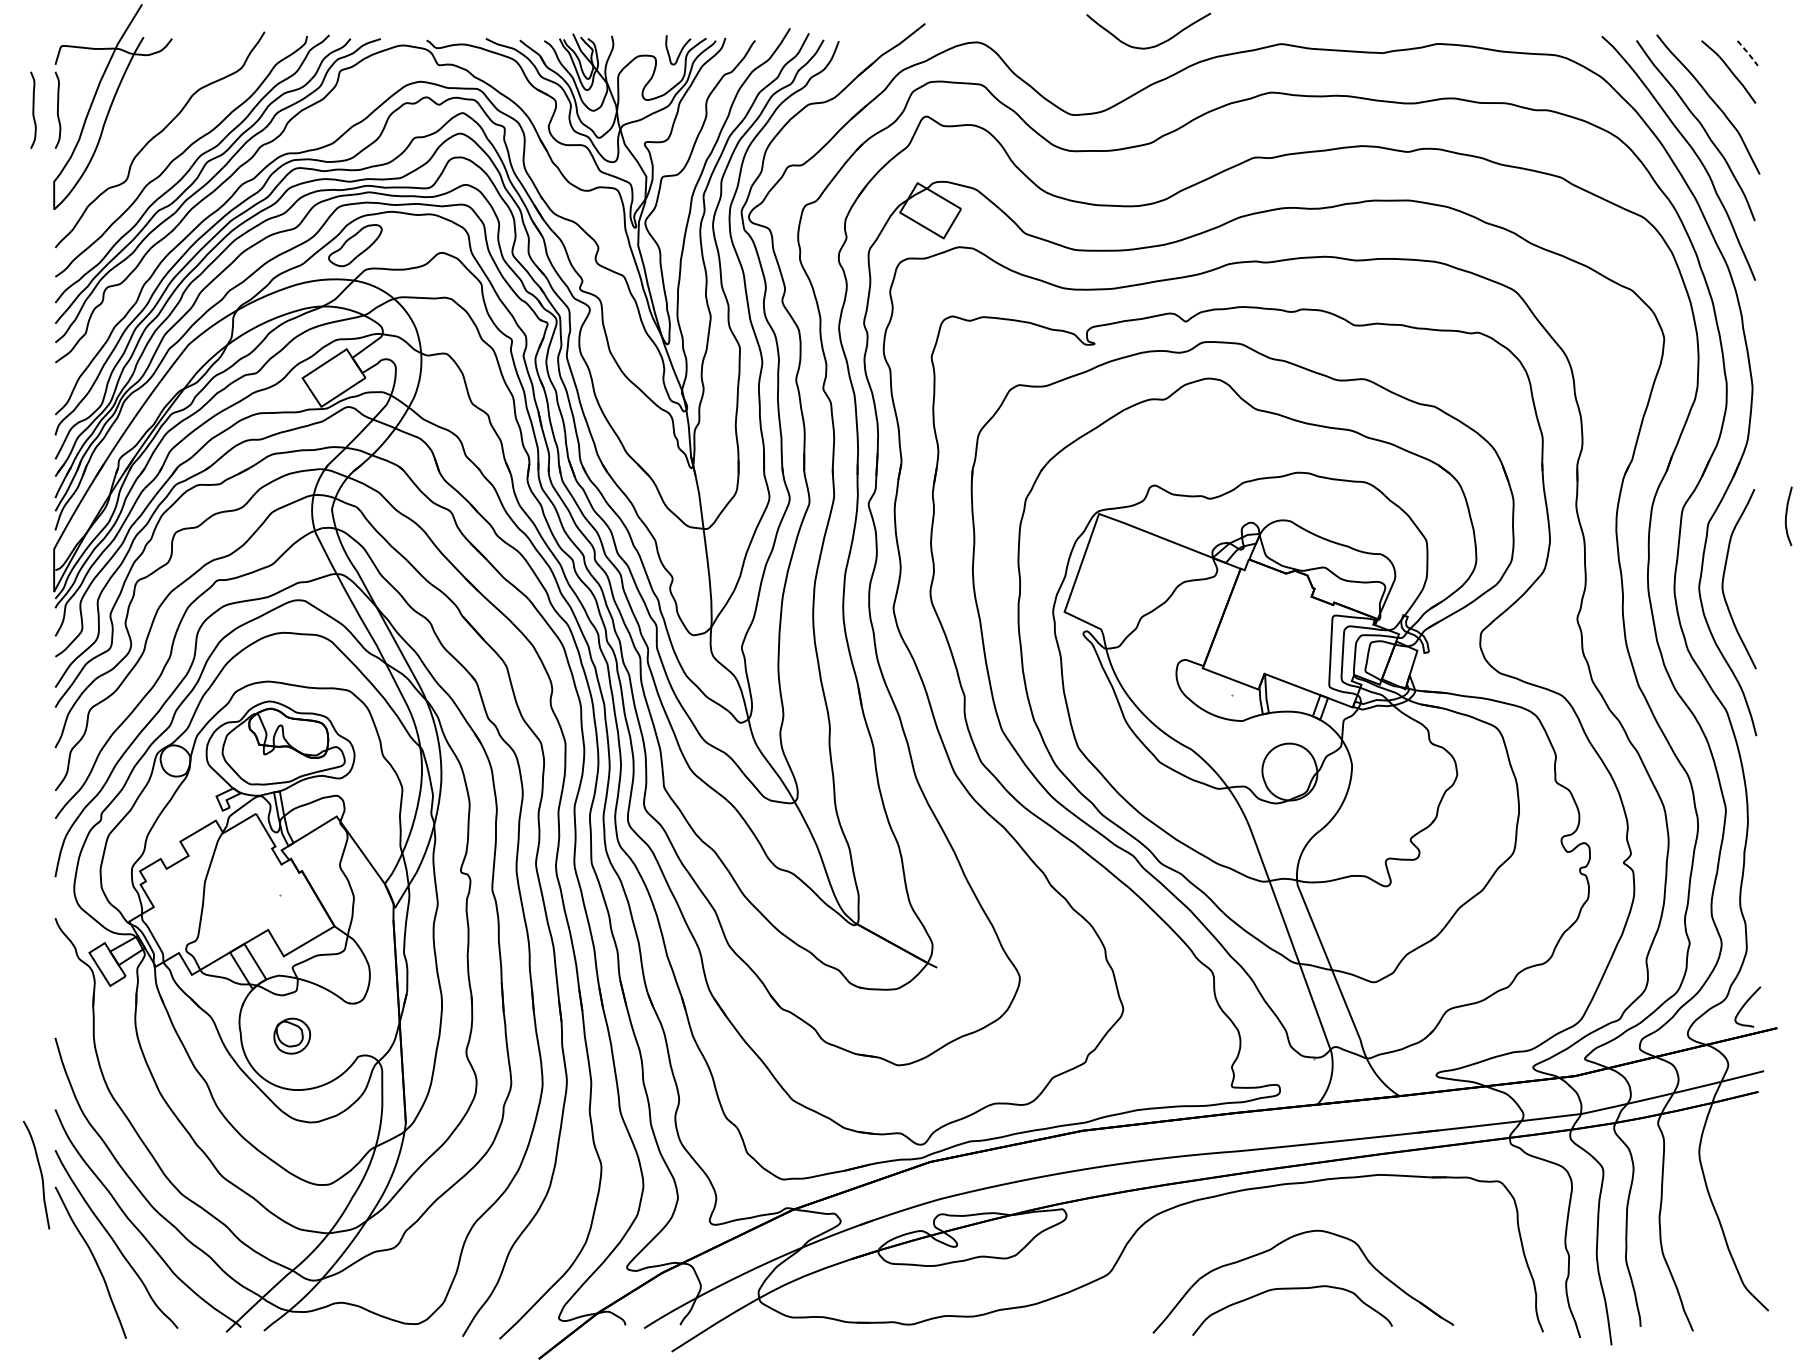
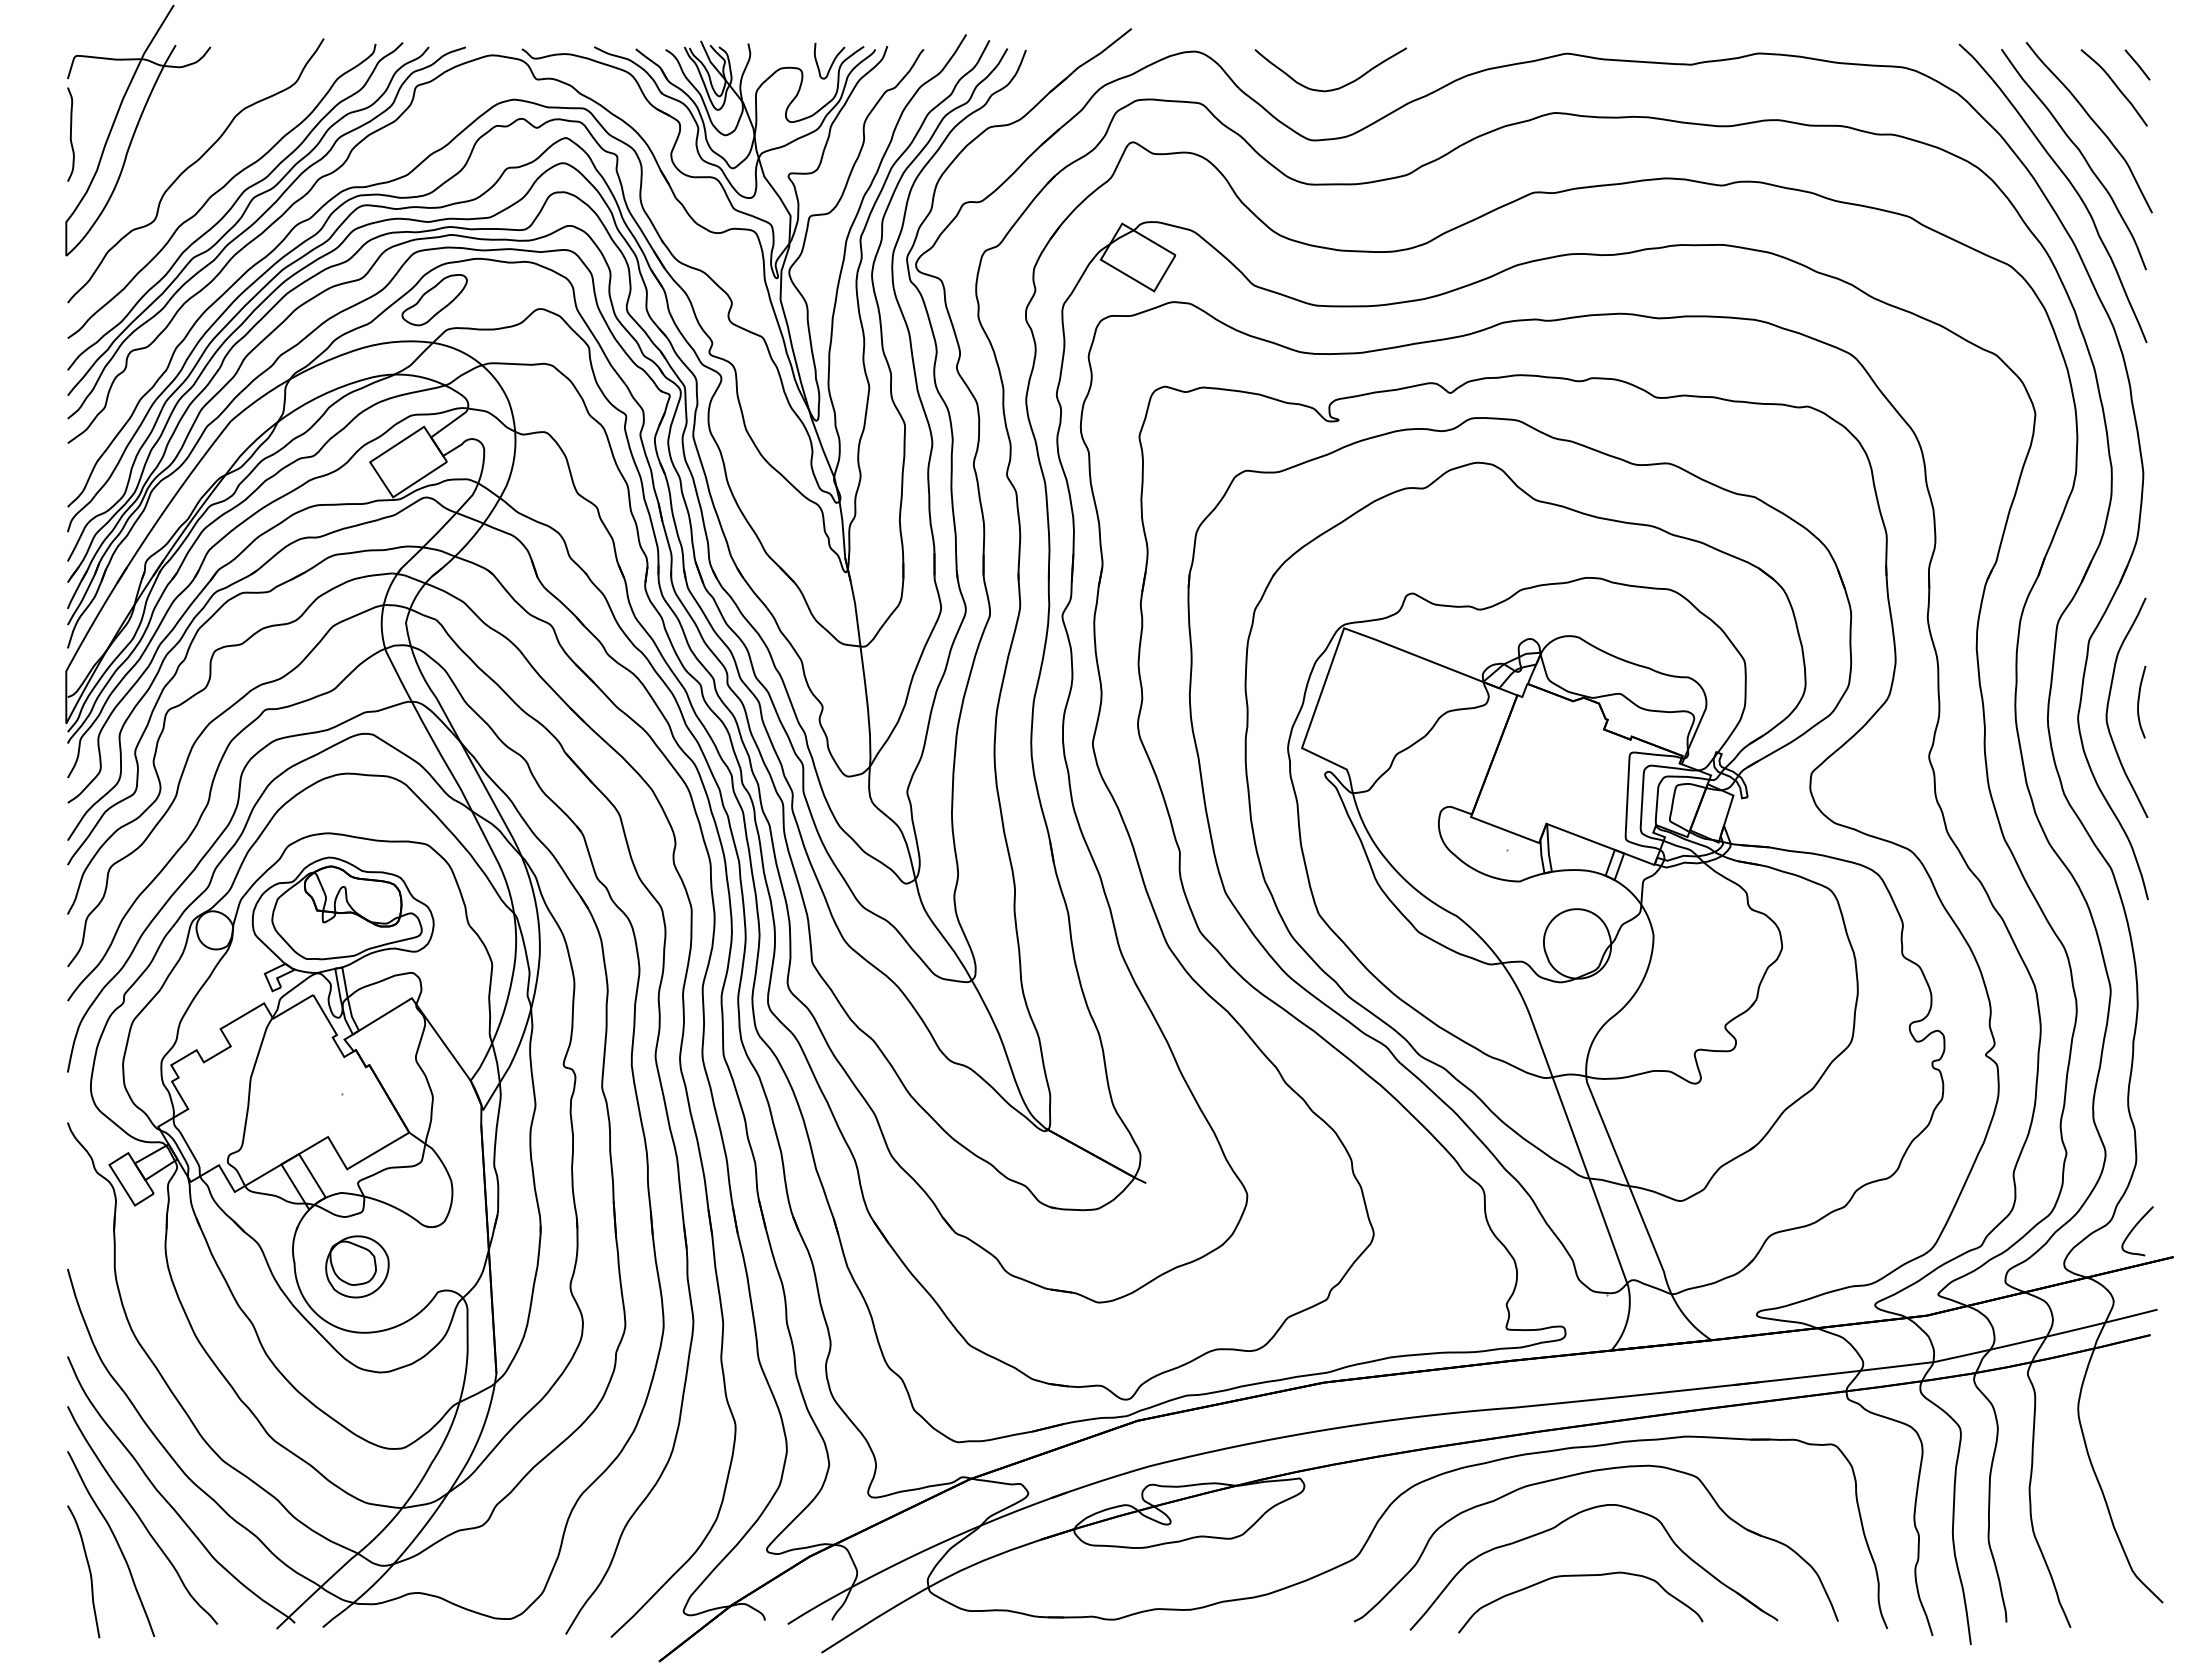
curve: (1151, 46) -> (1334, 88), moved
line: (1748, 53) -> (2138, 65), dashed -> solid
curve: (33, 110) -> (40, 134), removed
curve: (1787, 516) -> (2139, 702), moved
part: (292, 1035) -> (357, 1266), size x1.43
curve: (40, 1173) -> (88, 1569), moved
part: (1289, 1206) -> (1577, 1475), added

